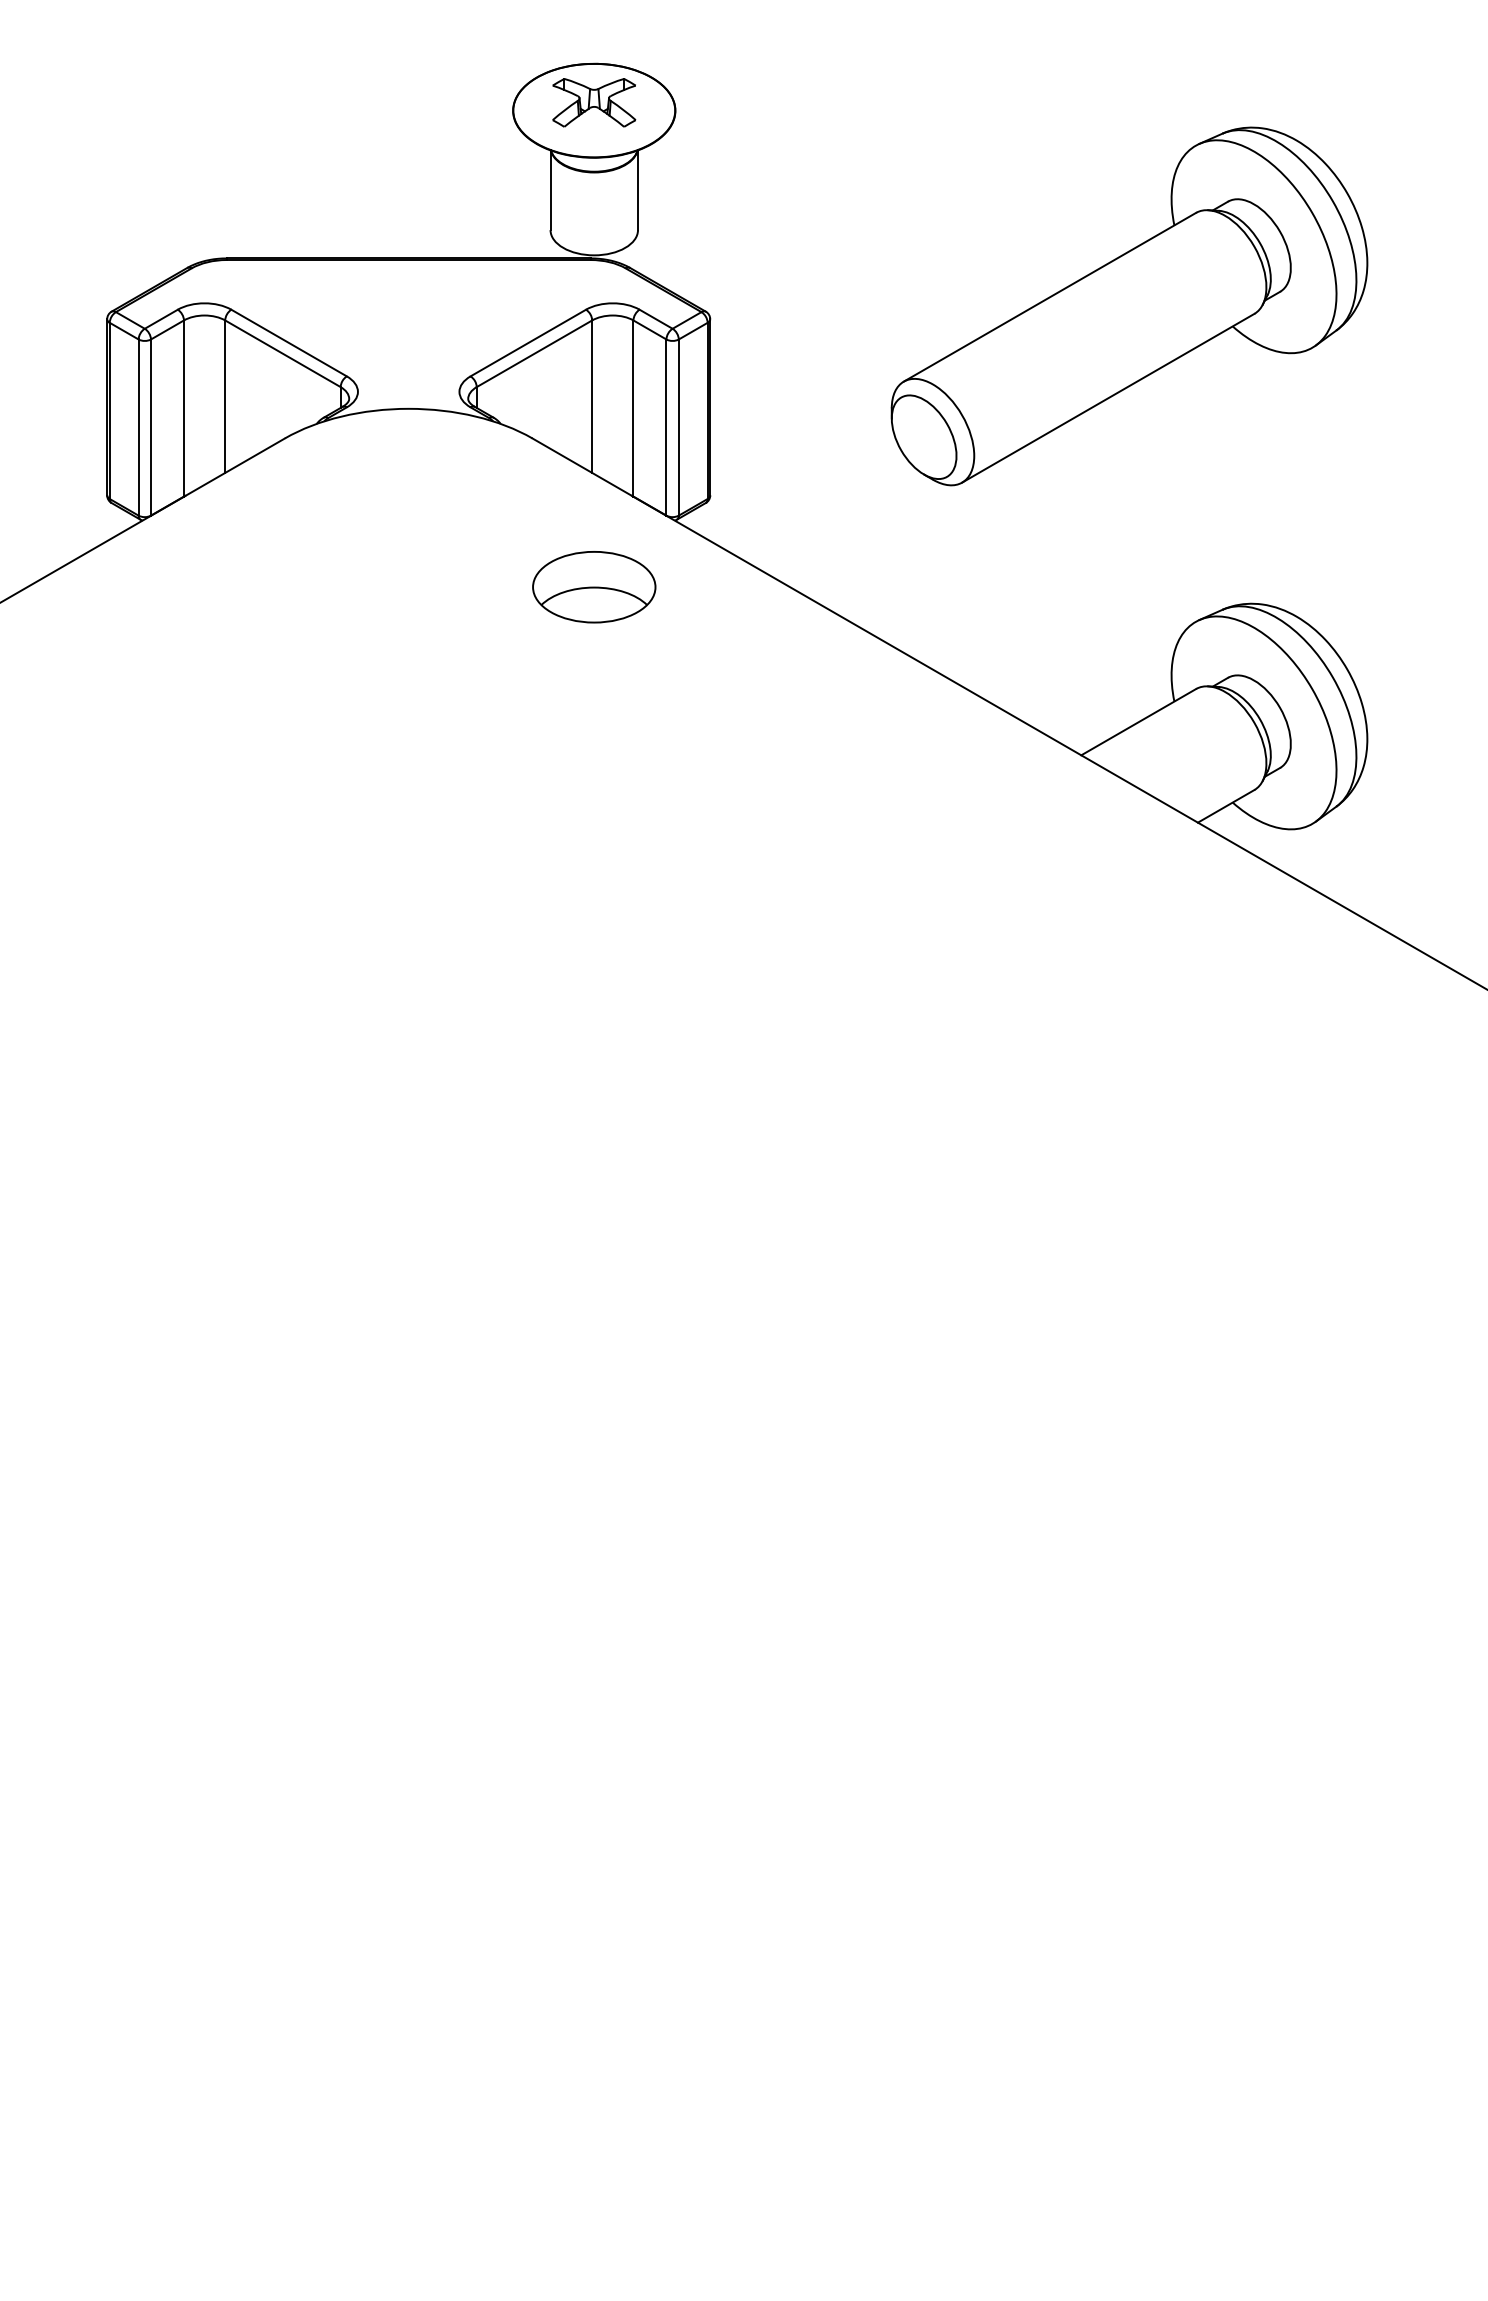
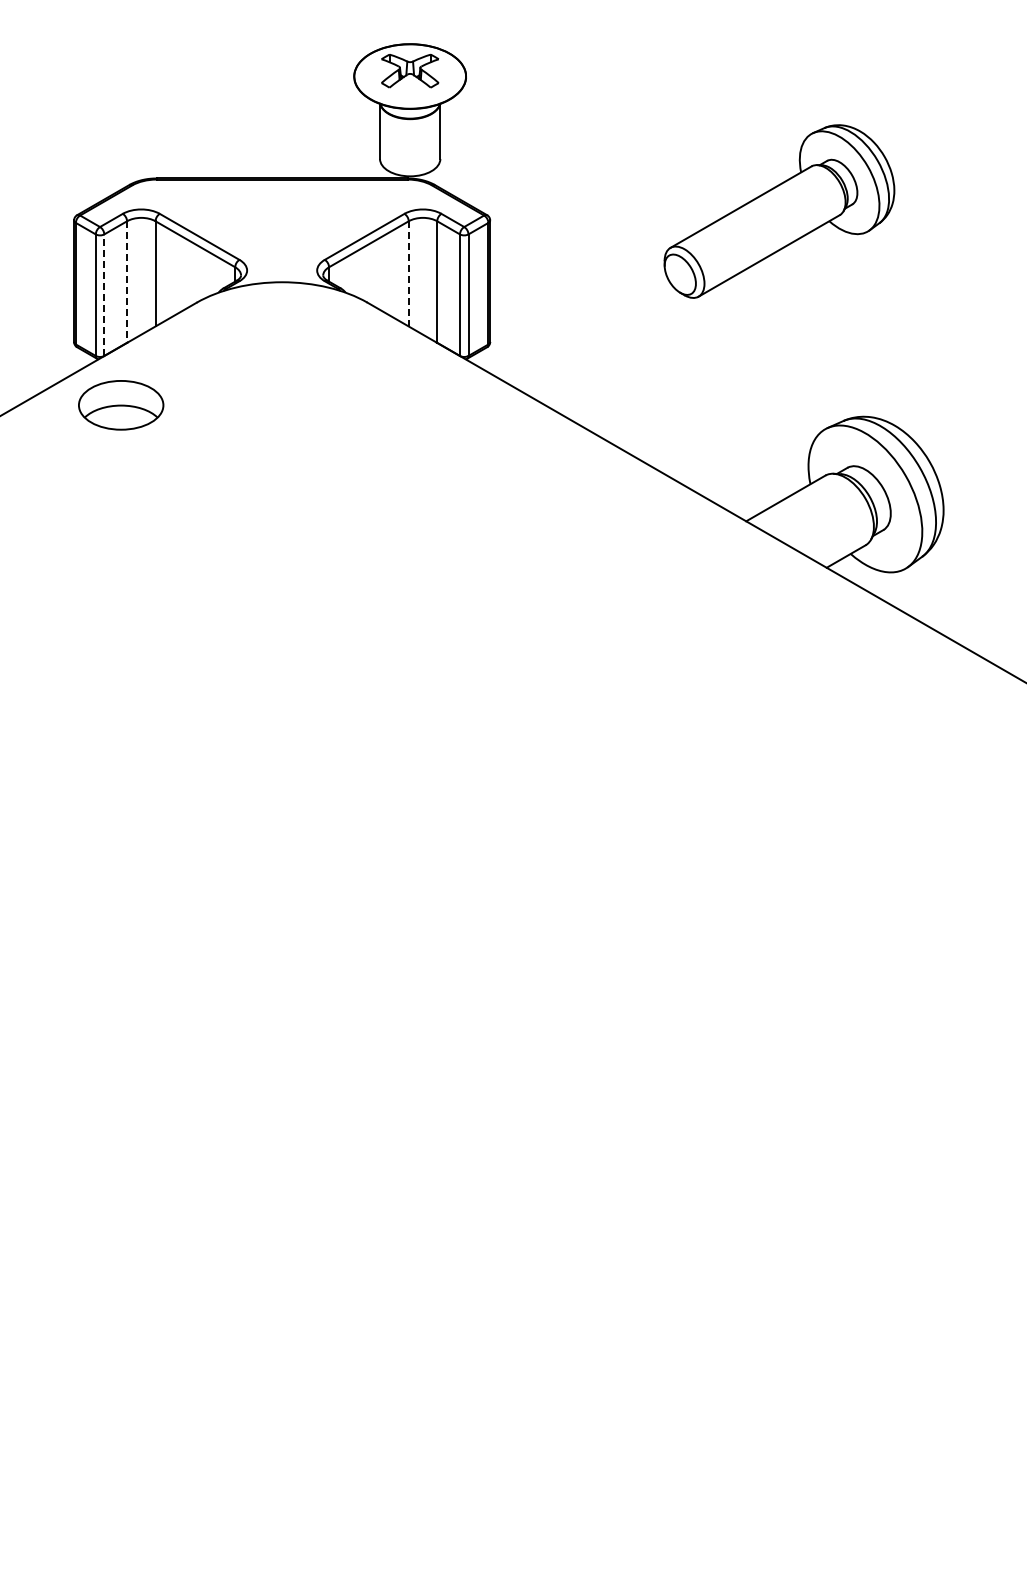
part: (1129, 306) -> (779, 211), size x0.7
line: (591, 396) -> (408, 273), solid -> dashed
line: (184, 409) -> (127, 282), solid -> dashed
line: (151, 428) -> (104, 295), solid -> dashed
part: (594, 587) -> (121, 405), moved

